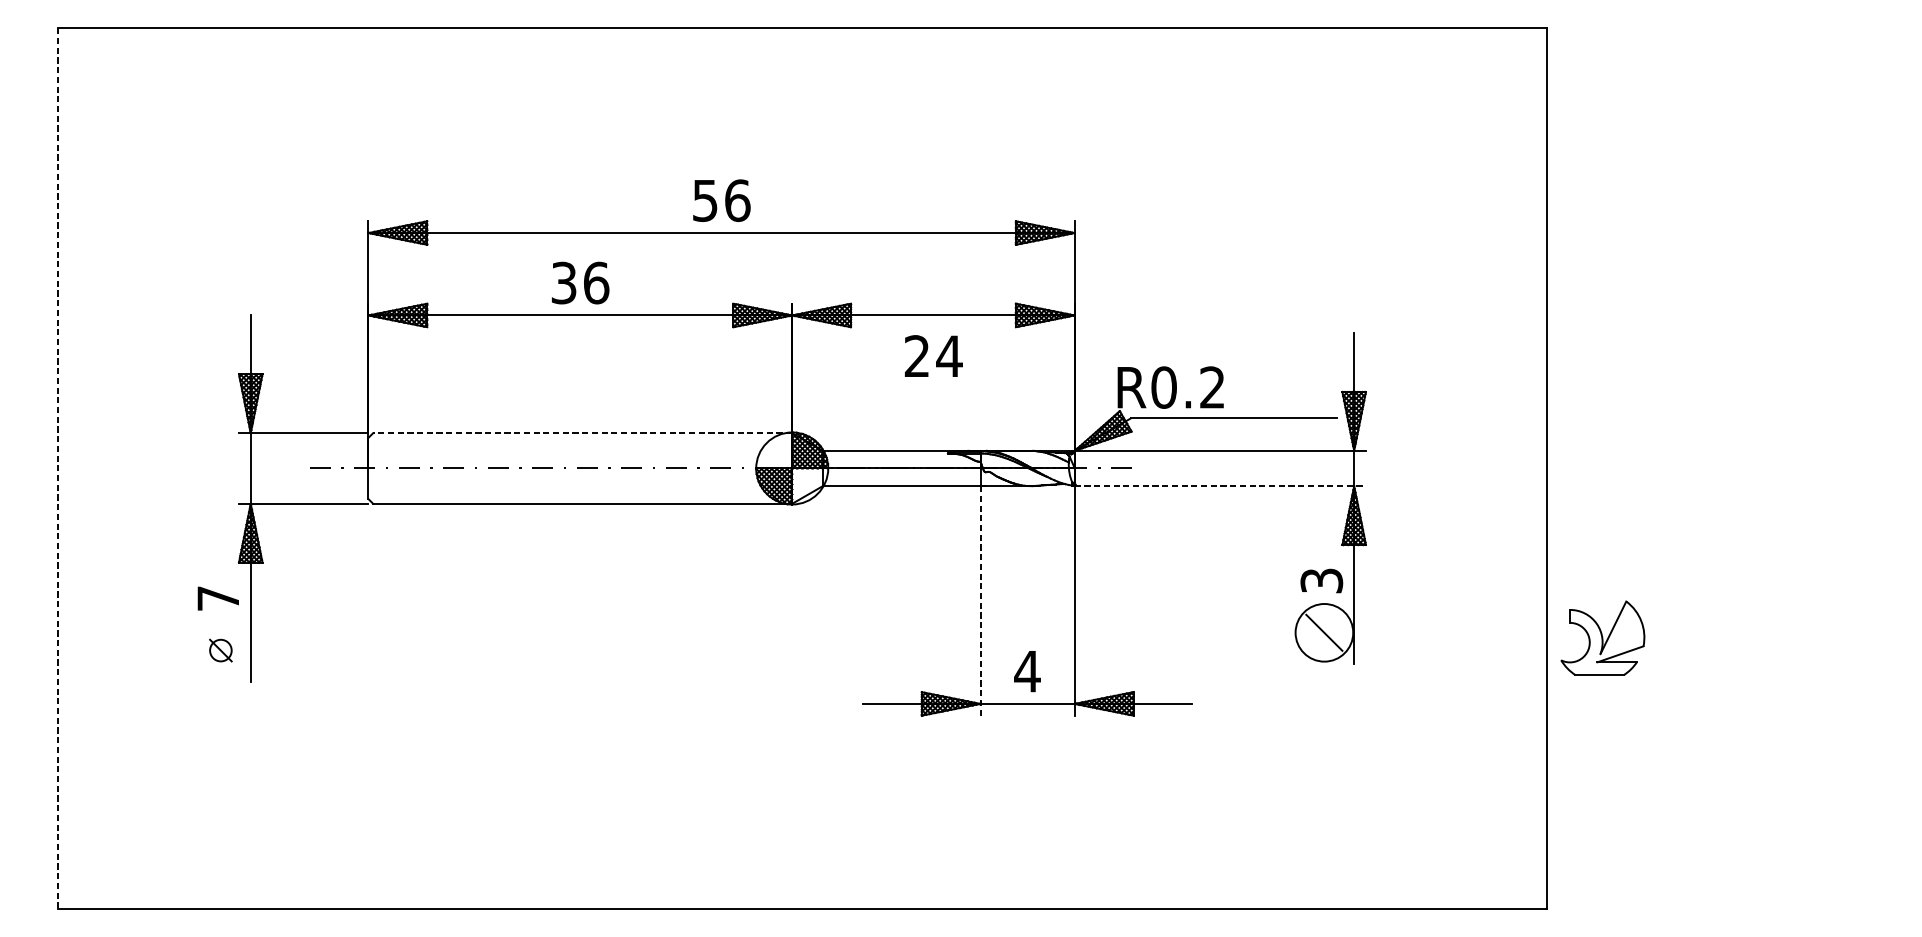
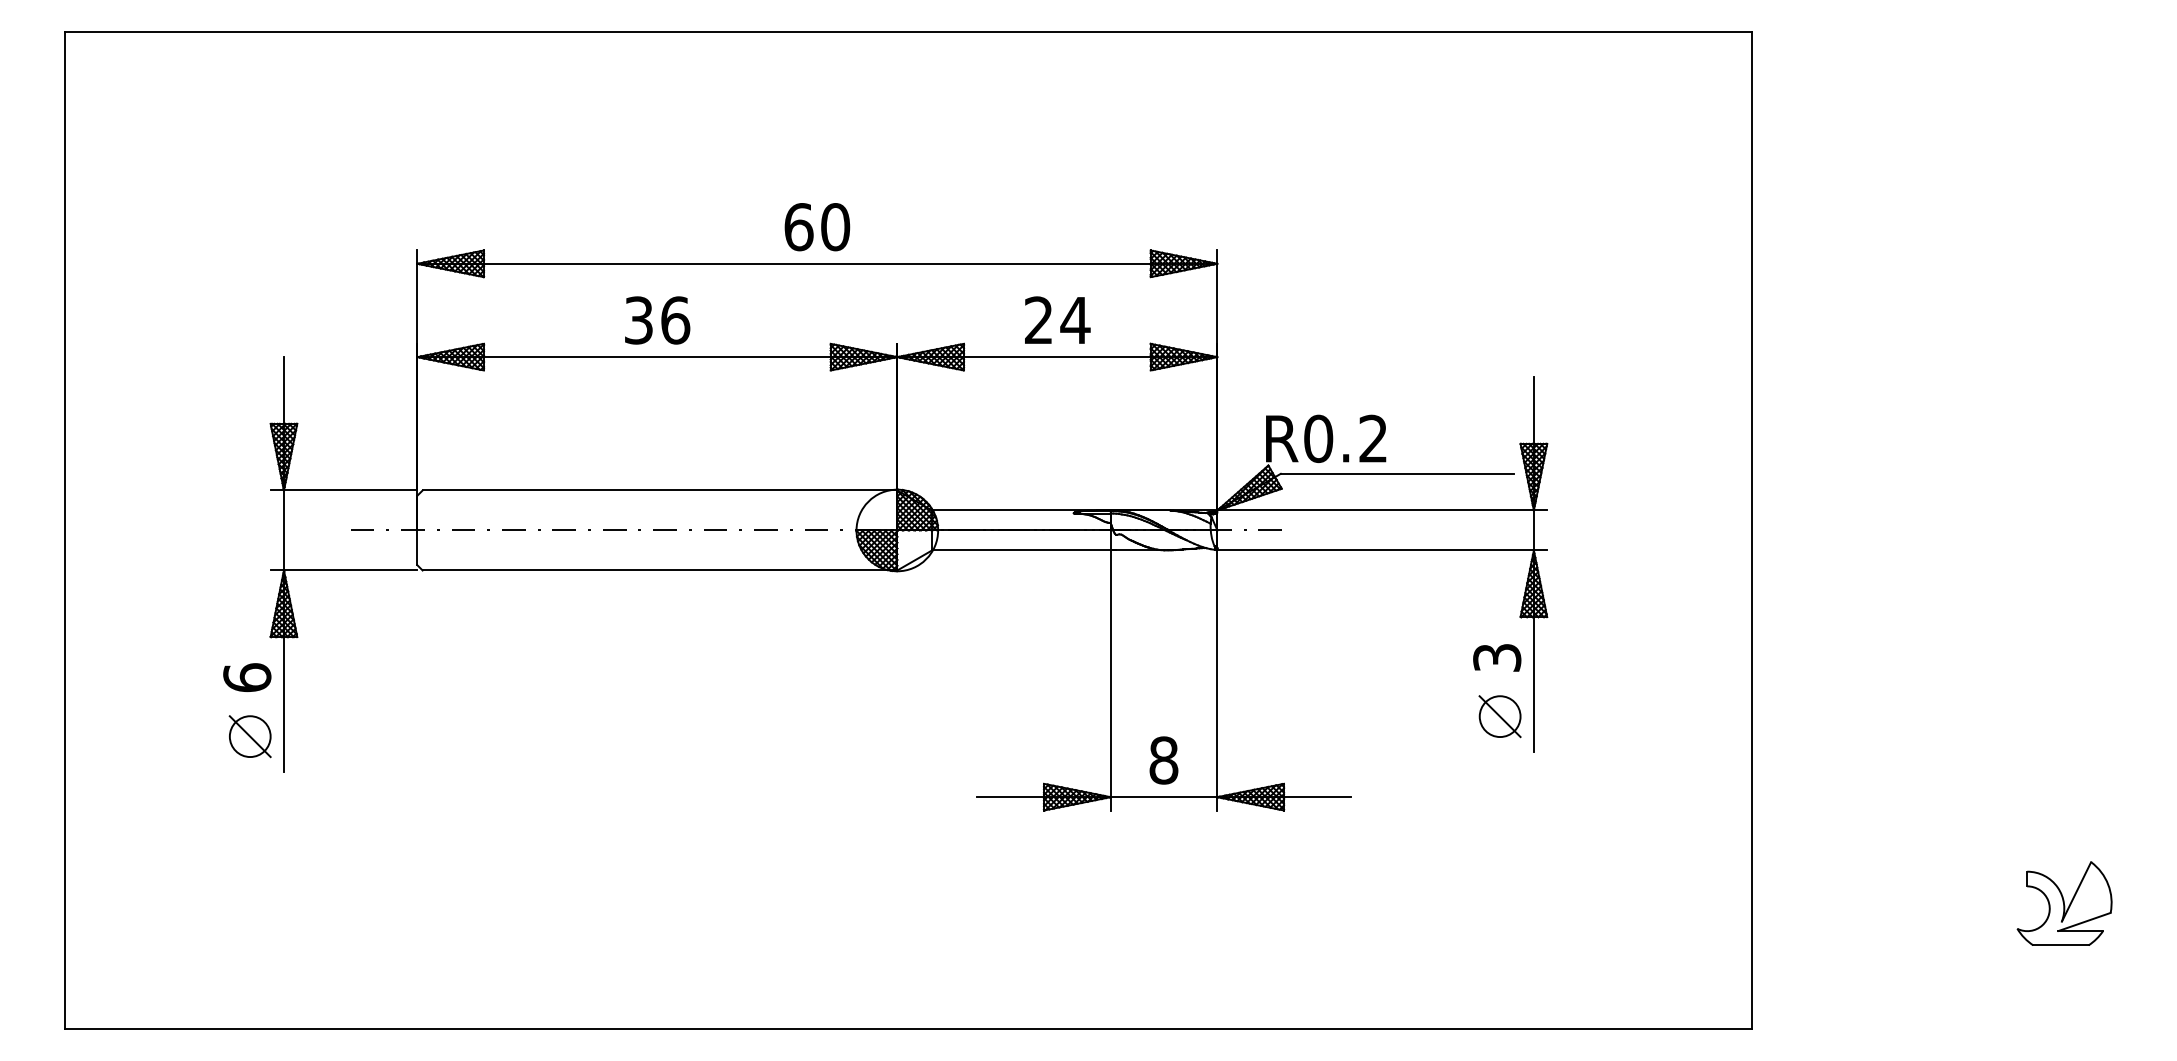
text: (721, 201) -> (817, 227), 56 -> 60
text: (933, 355) -> (1057, 319), moved
line: (582, 433) -> (659, 490), dashed -> solid
line: (57, 468) -> (65, 530), dashed -> solid
line: (1220, 486) -> (1382, 550), dashed -> solid
text: (218, 598) -> (247, 677), 7 -> 6
line: (980, 601) -> (1110, 681), dashed -> solid
circle: (1323, 632) -> (1499, 716), size x0.62
part: (1602, 637) -> (2064, 903), moved
part: (220, 650) -> (249, 736), size x1.67
text: (1027, 671) -> (1163, 760), 4 -> 8

